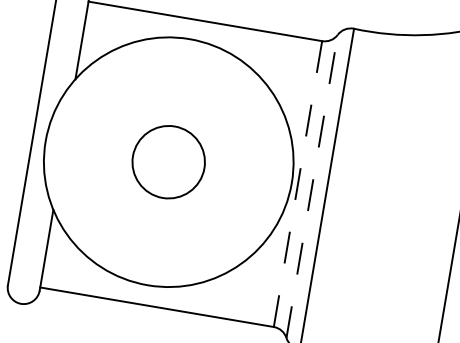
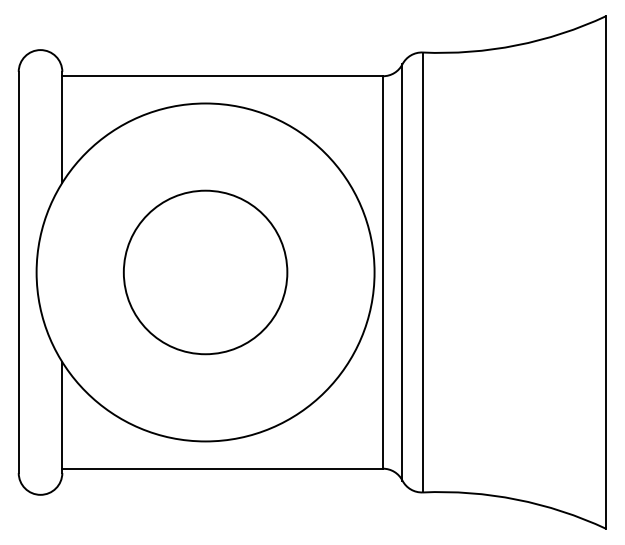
circle: (168, 162) -> (205, 272), size x1.67
line: (298, 183) -> (383, 271), dashed -> solid
line: (312, 186) -> (402, 272), dashed -> solid

